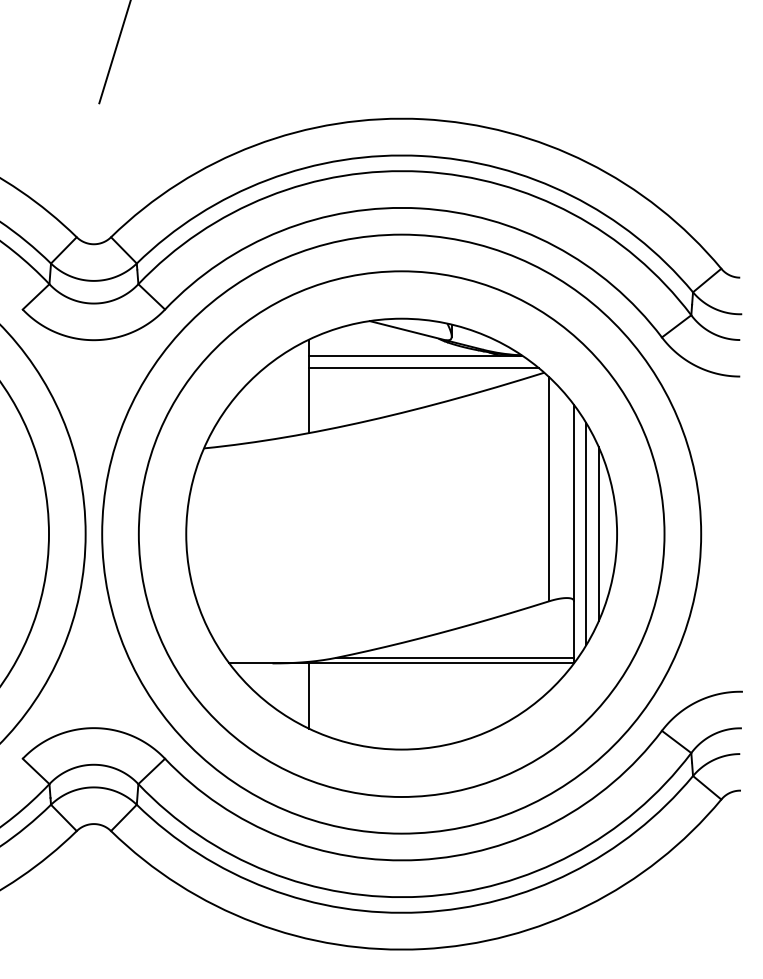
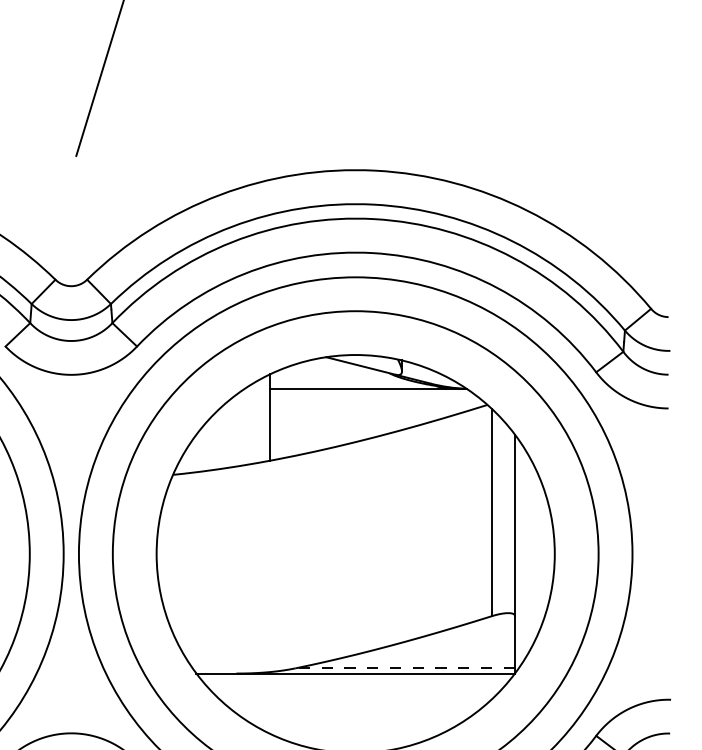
line: (423, 367) -> (375, 400), removed
line: (586, 534) -> (526, 554), removed
line: (598, 534) -> (537, 554), removed
line: (455, 657) -> (405, 668), solid -> dashed
line: (309, 695) -> (270, 703), removed

